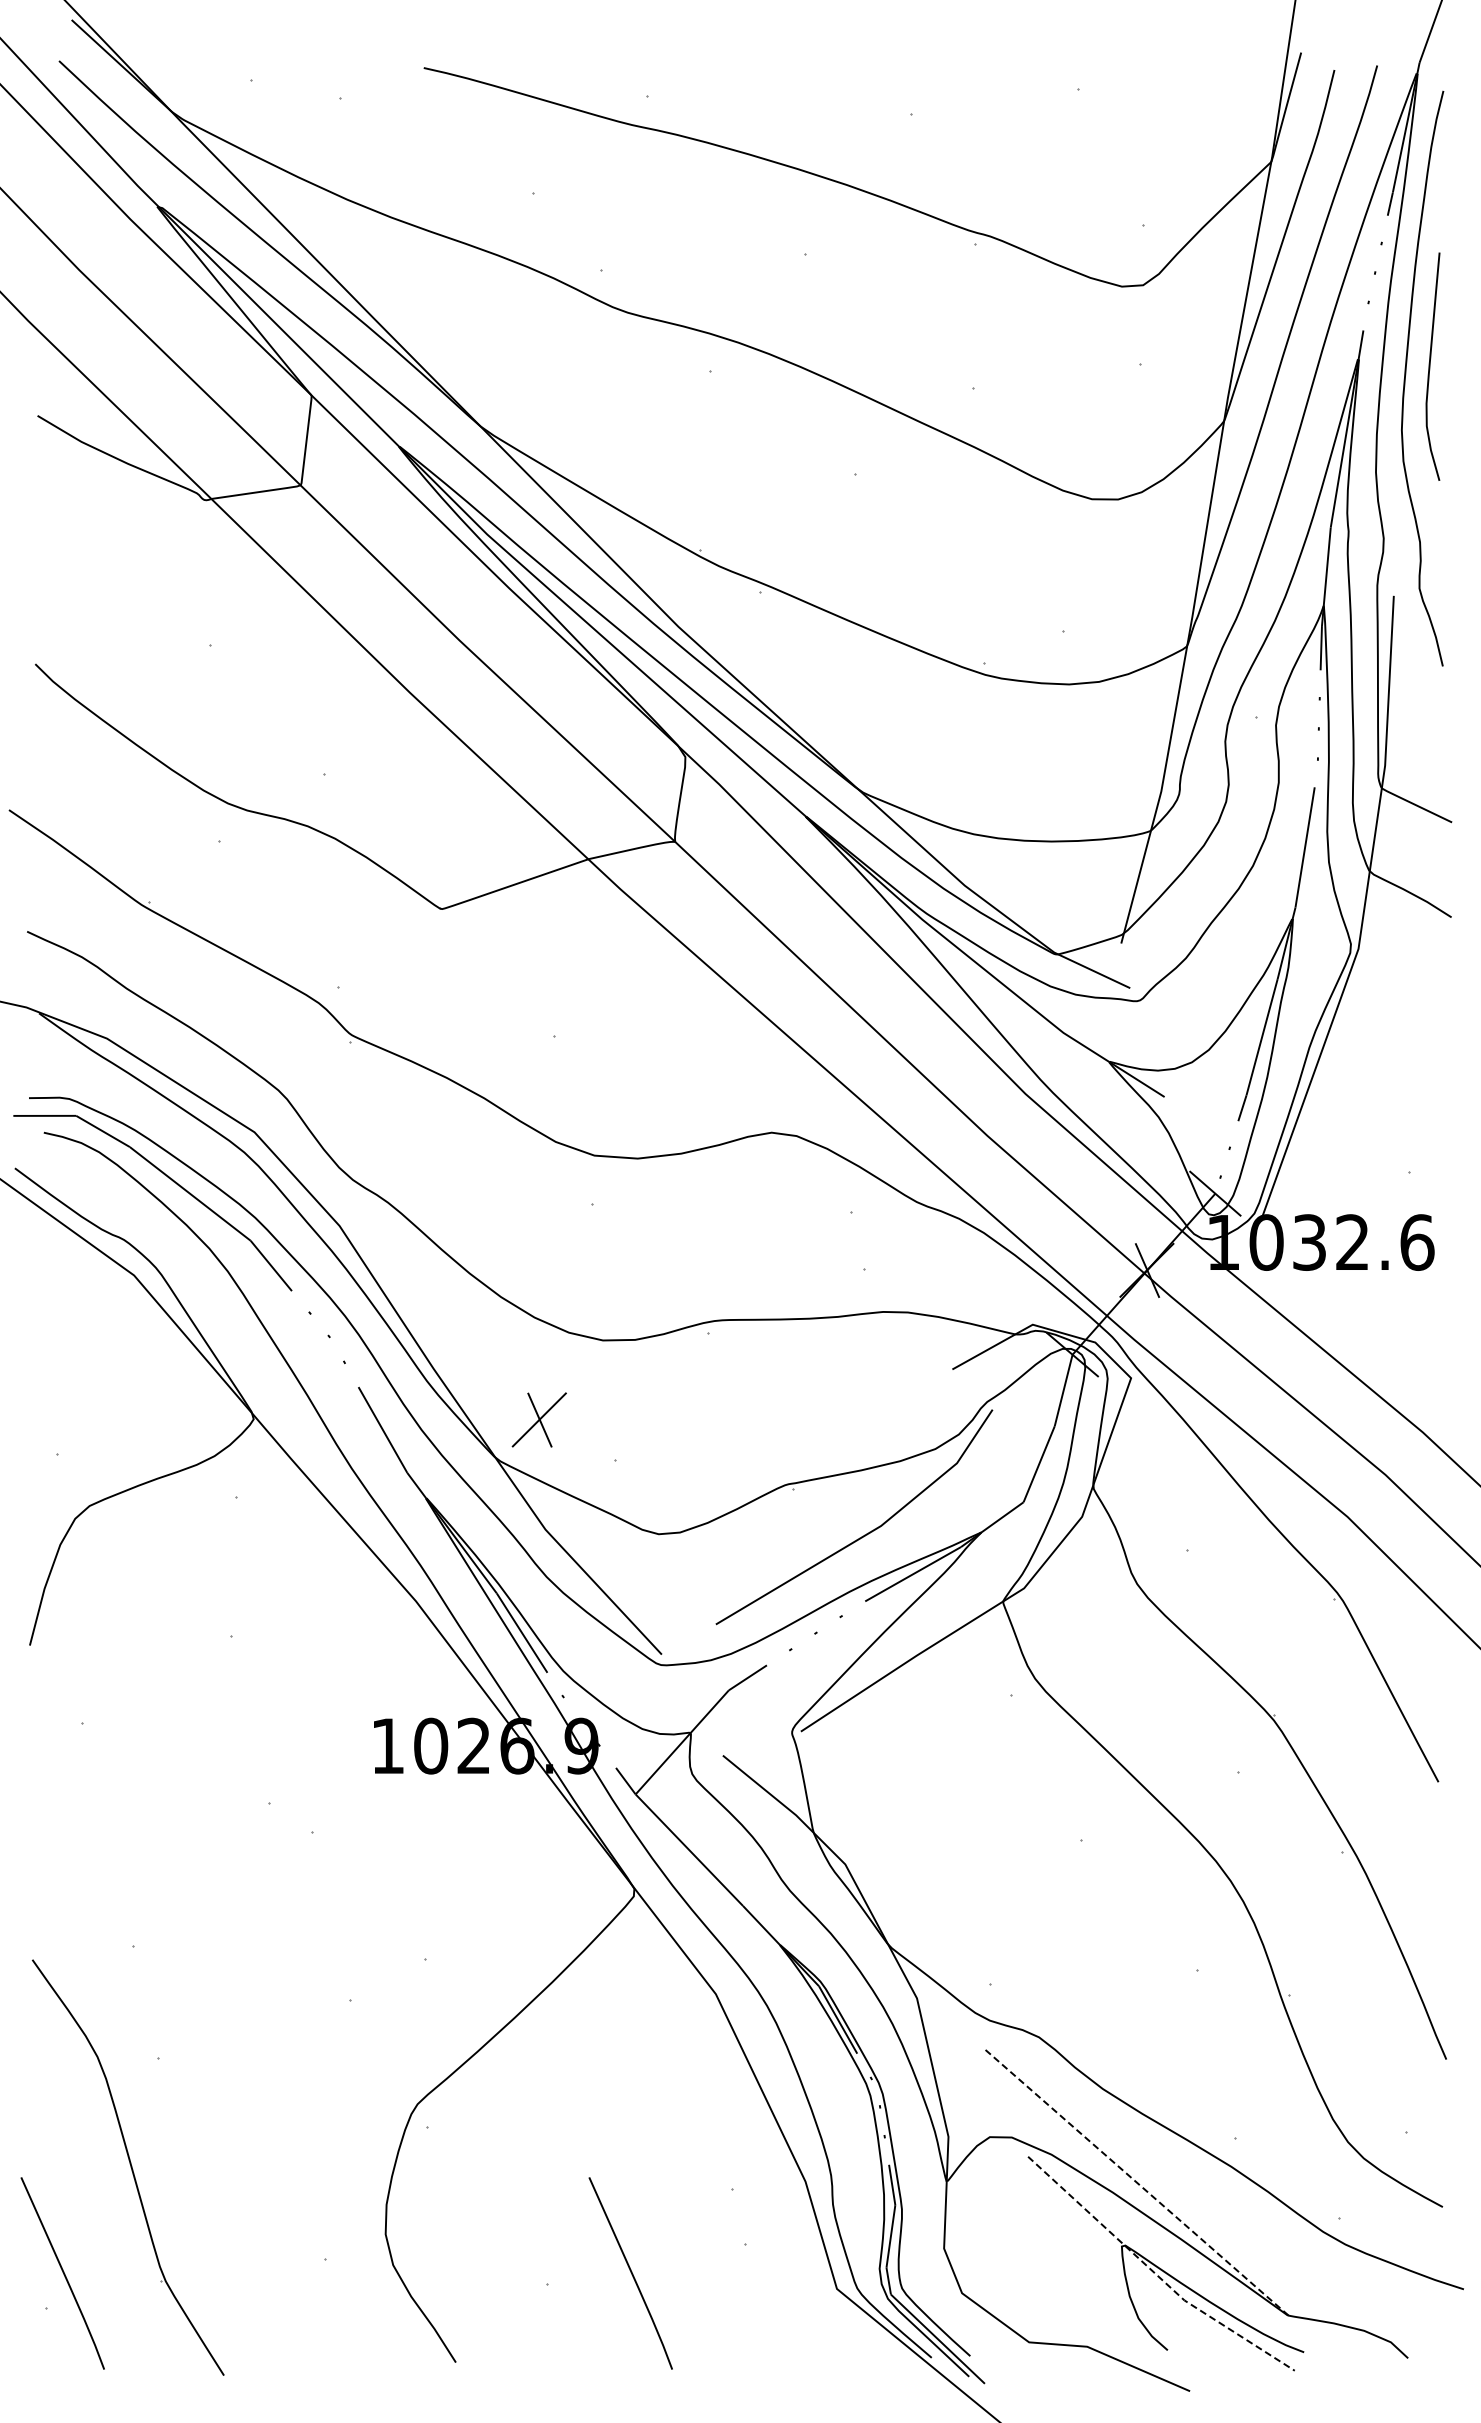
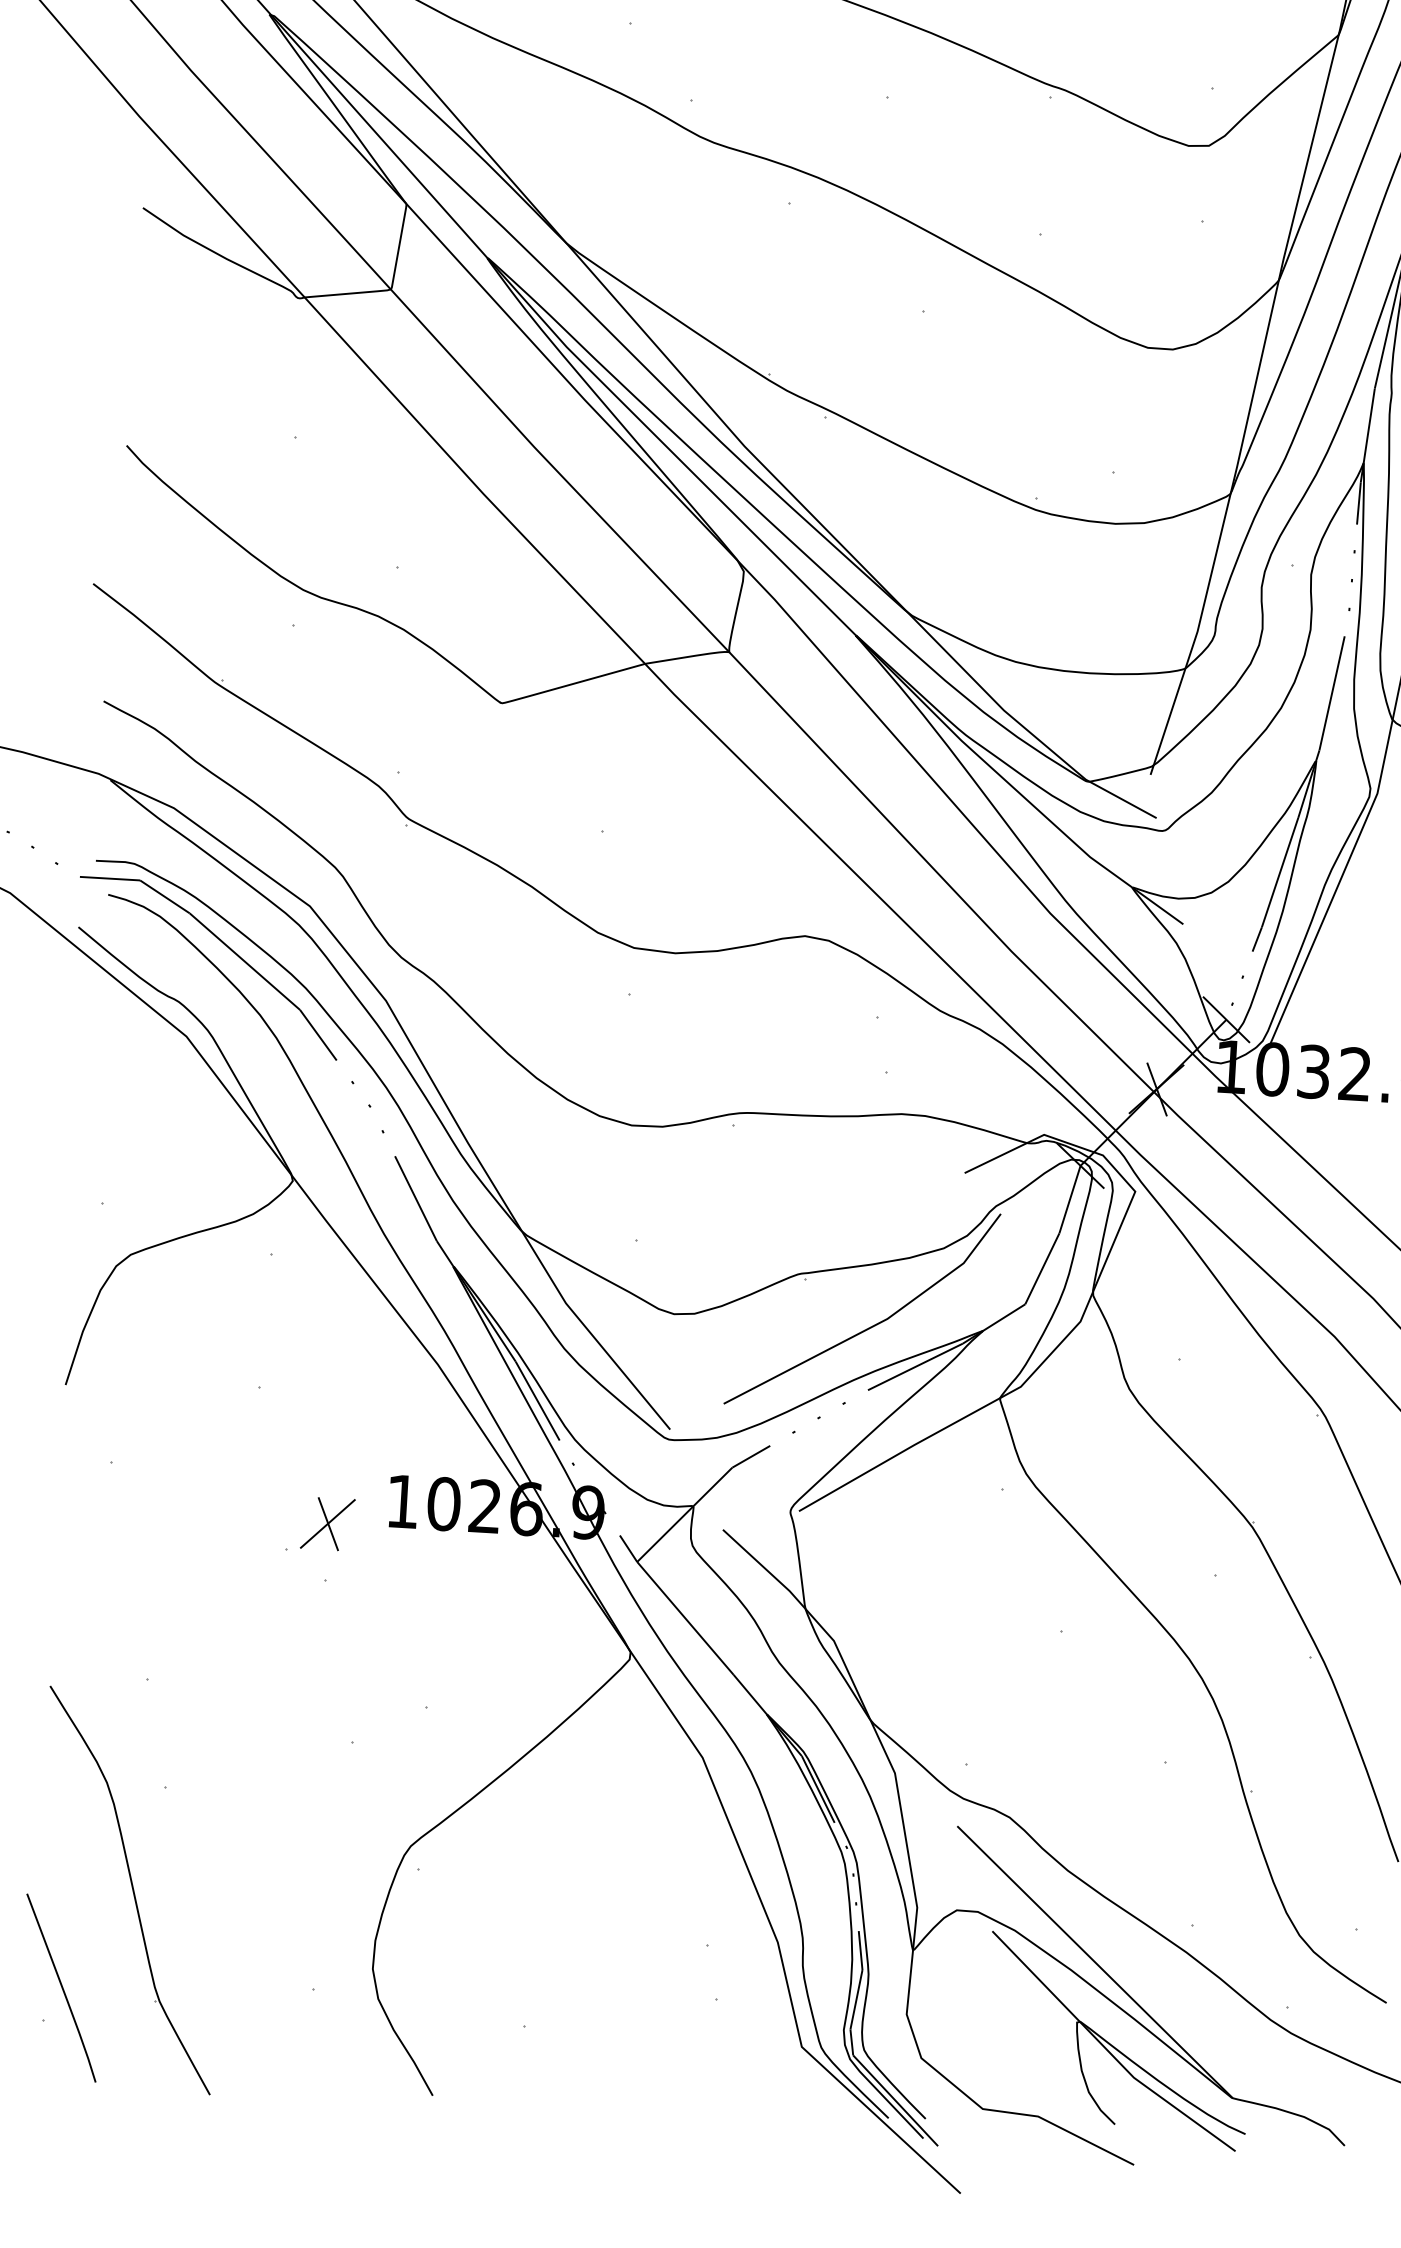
part: (538, 1419) -> (327, 1523), moved
line: (1136, 2182) -> (1094, 1962), dashed -> solid
line: (630, 2272) -> (605, 2019), removed
line: (1155, 2273) -> (1107, 2050), dashed -> solid

